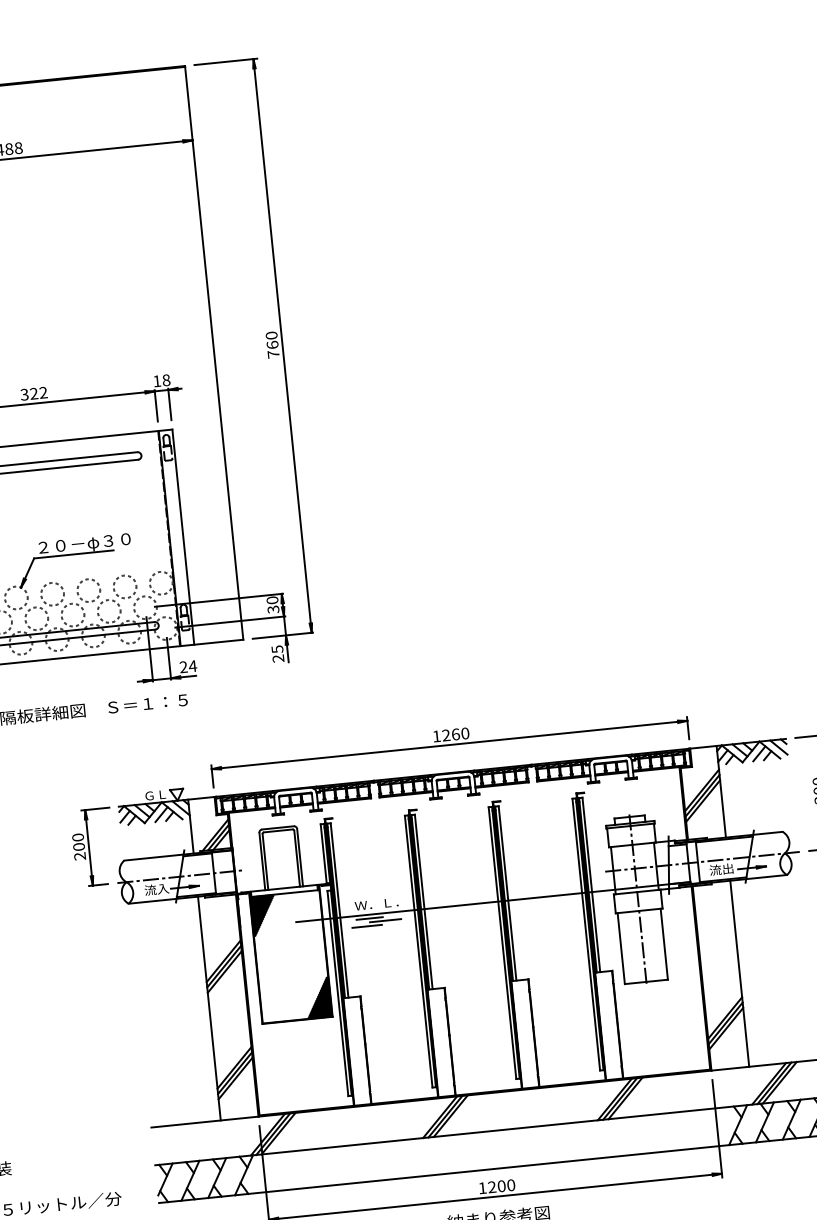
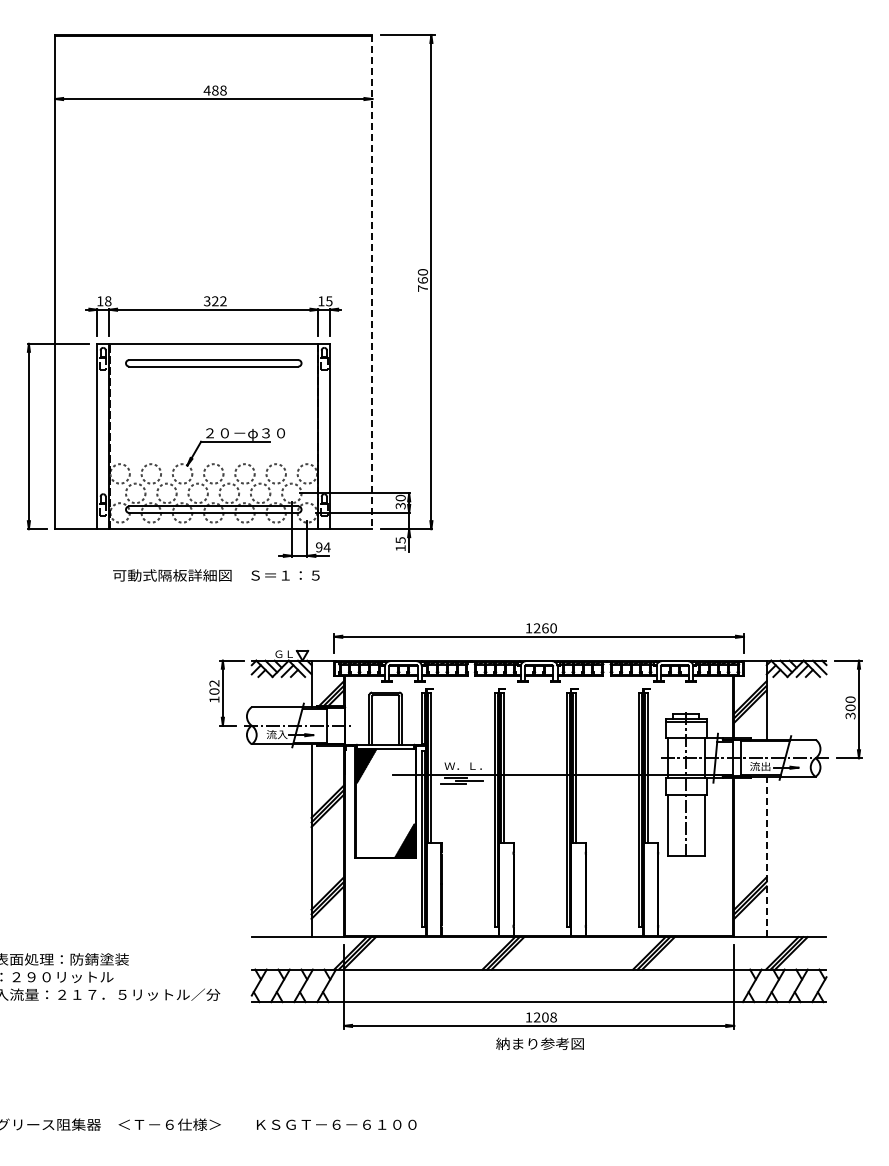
line: (214, 353) -> (372, 282), solid -> dashed
text: (166, 380) -> (329, 301), 18 -> 15
text: (278, 658) -> (400, 548), 25 -> 15
text: (184, 667) -> (319, 547), 24 -> 94
text: (79, 846) -> (214, 691), 200 -> 102
line: (739, 973) -> (766, 856), solid -> dashed
text: (511, 1185) -> (553, 1017), 1200 -> 1208

